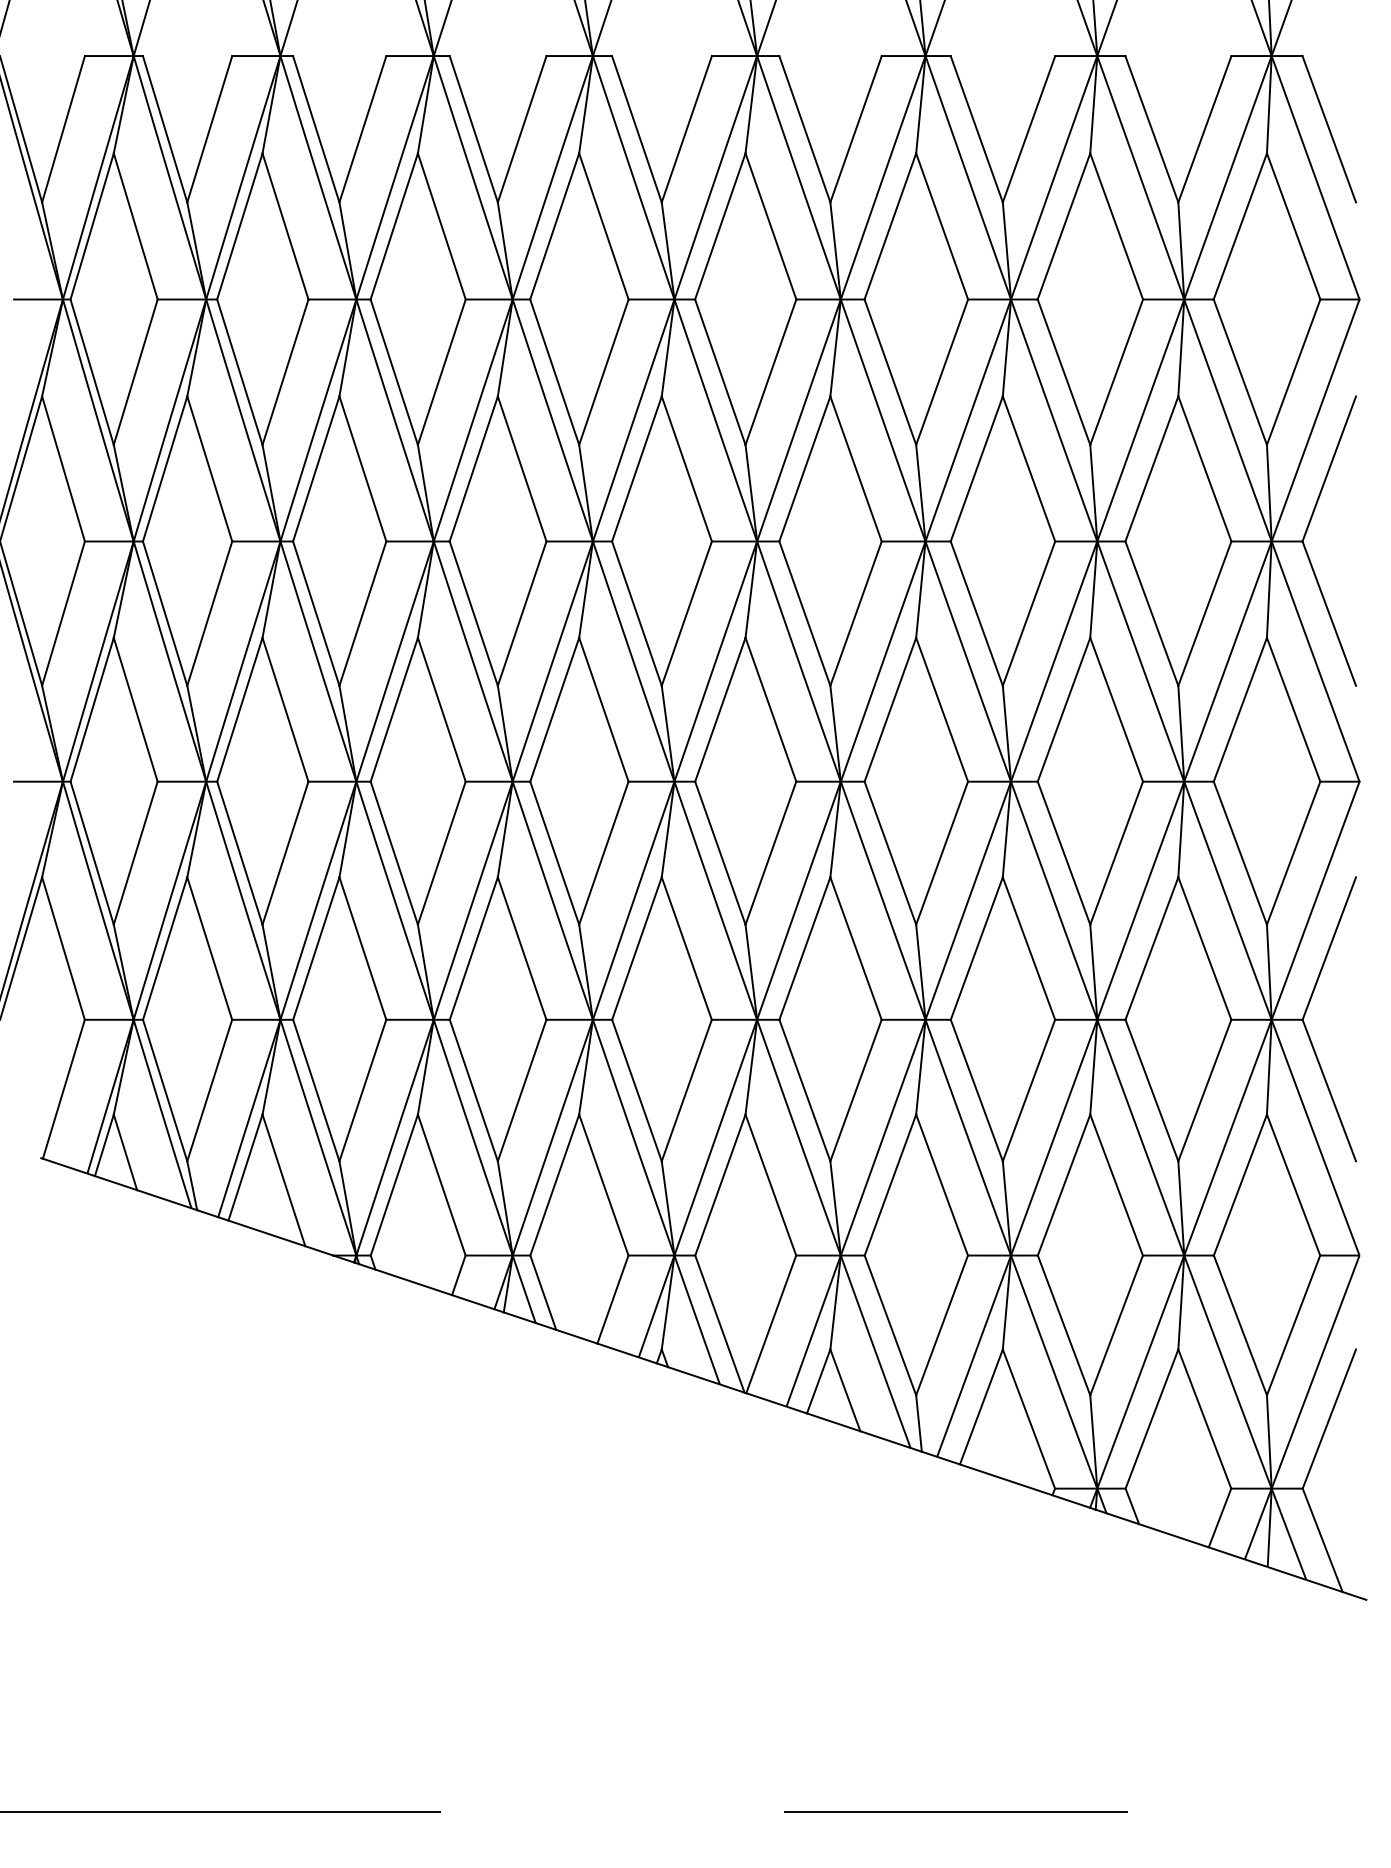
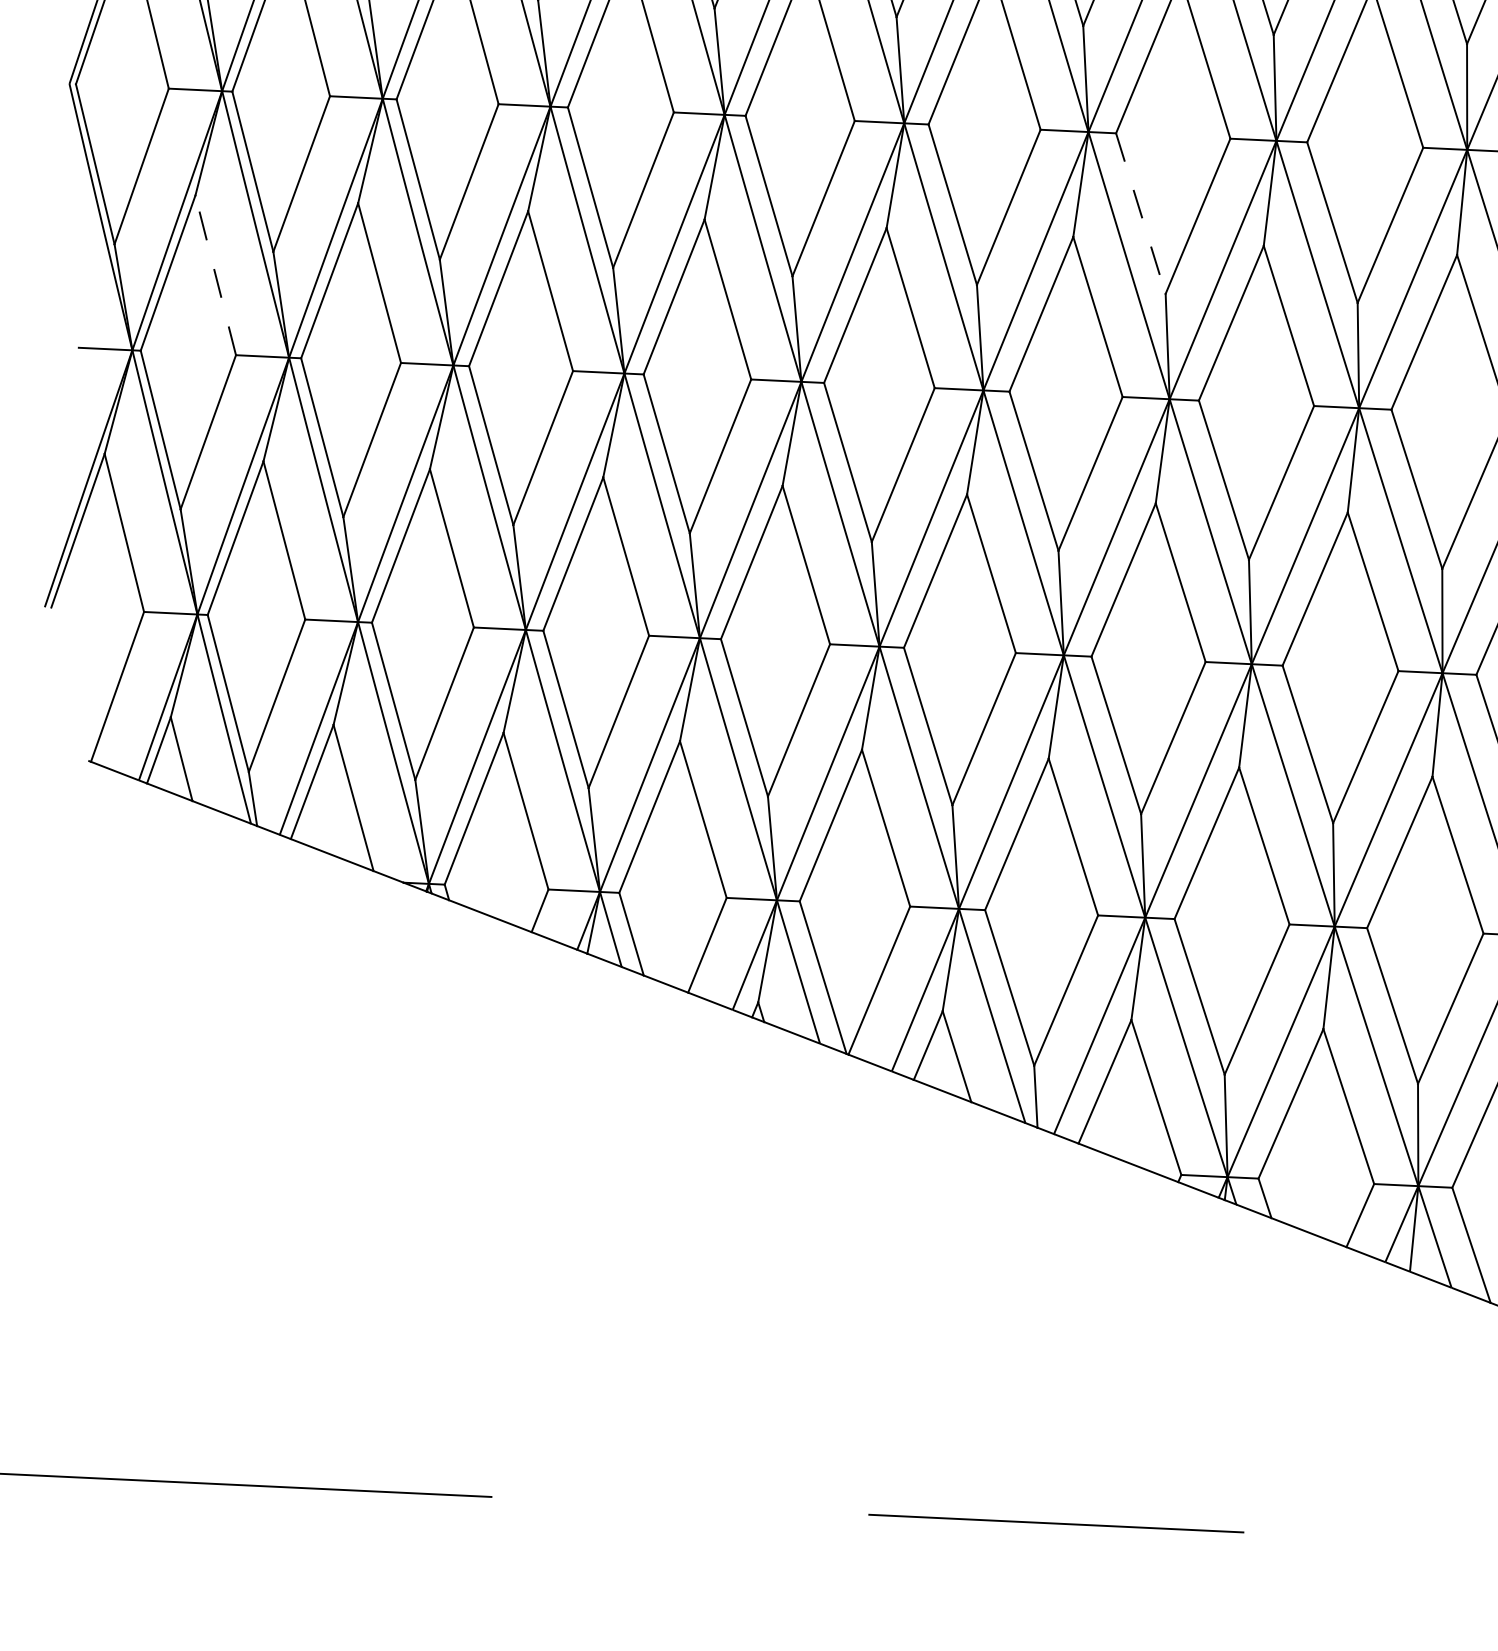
line: (976, 613) -> (1140, 213), solid -> dashed
line: (135, 709) -> (215, 275), solid -> dashed

